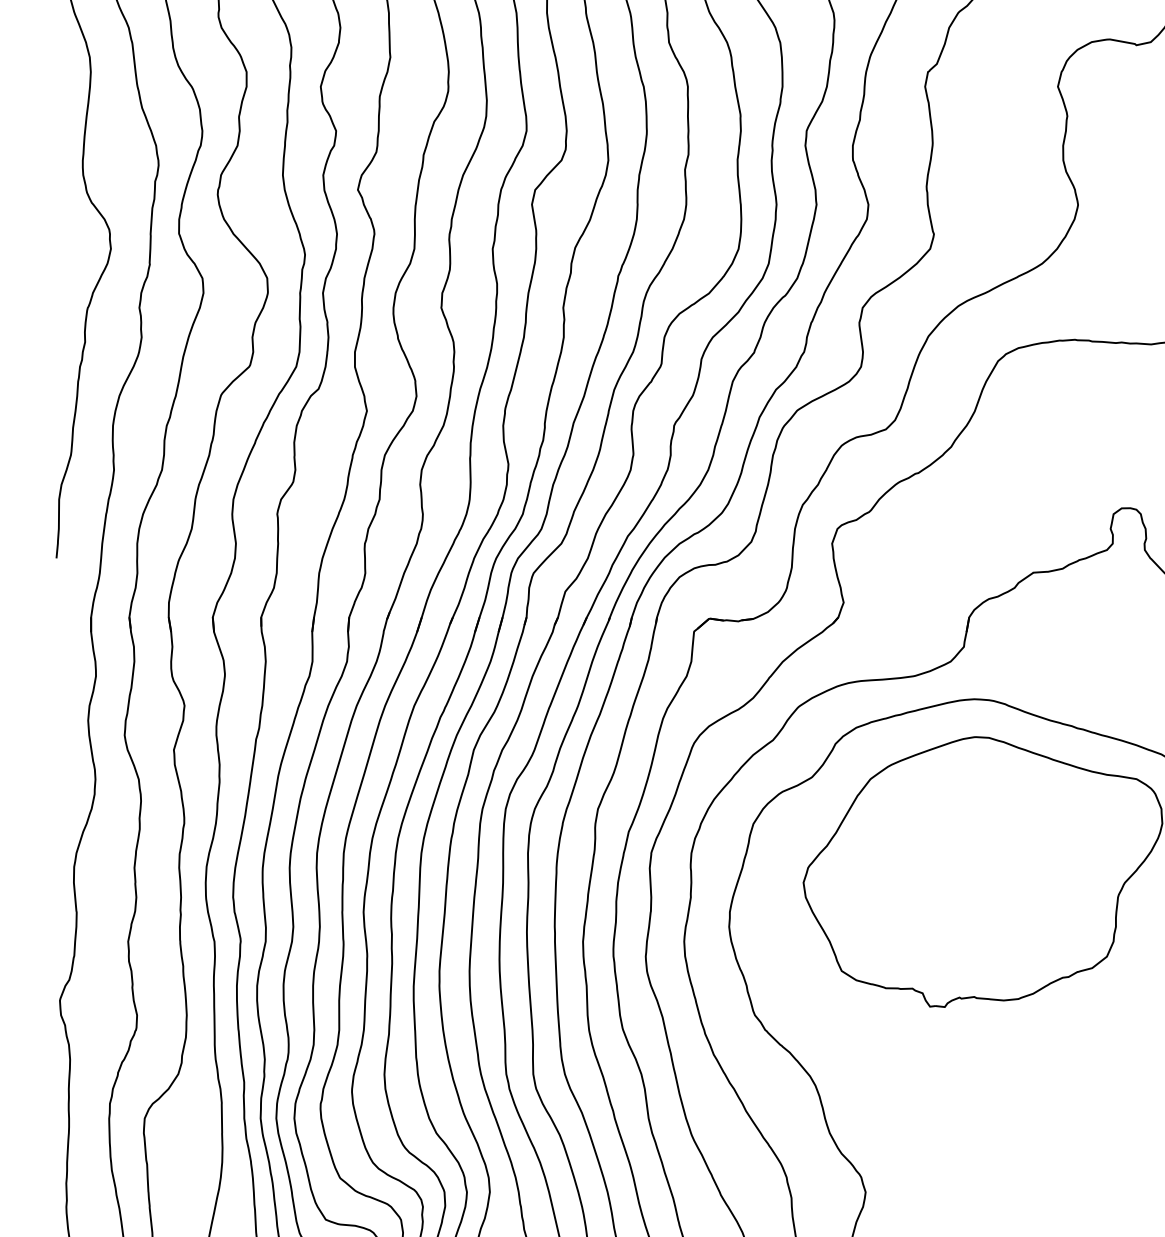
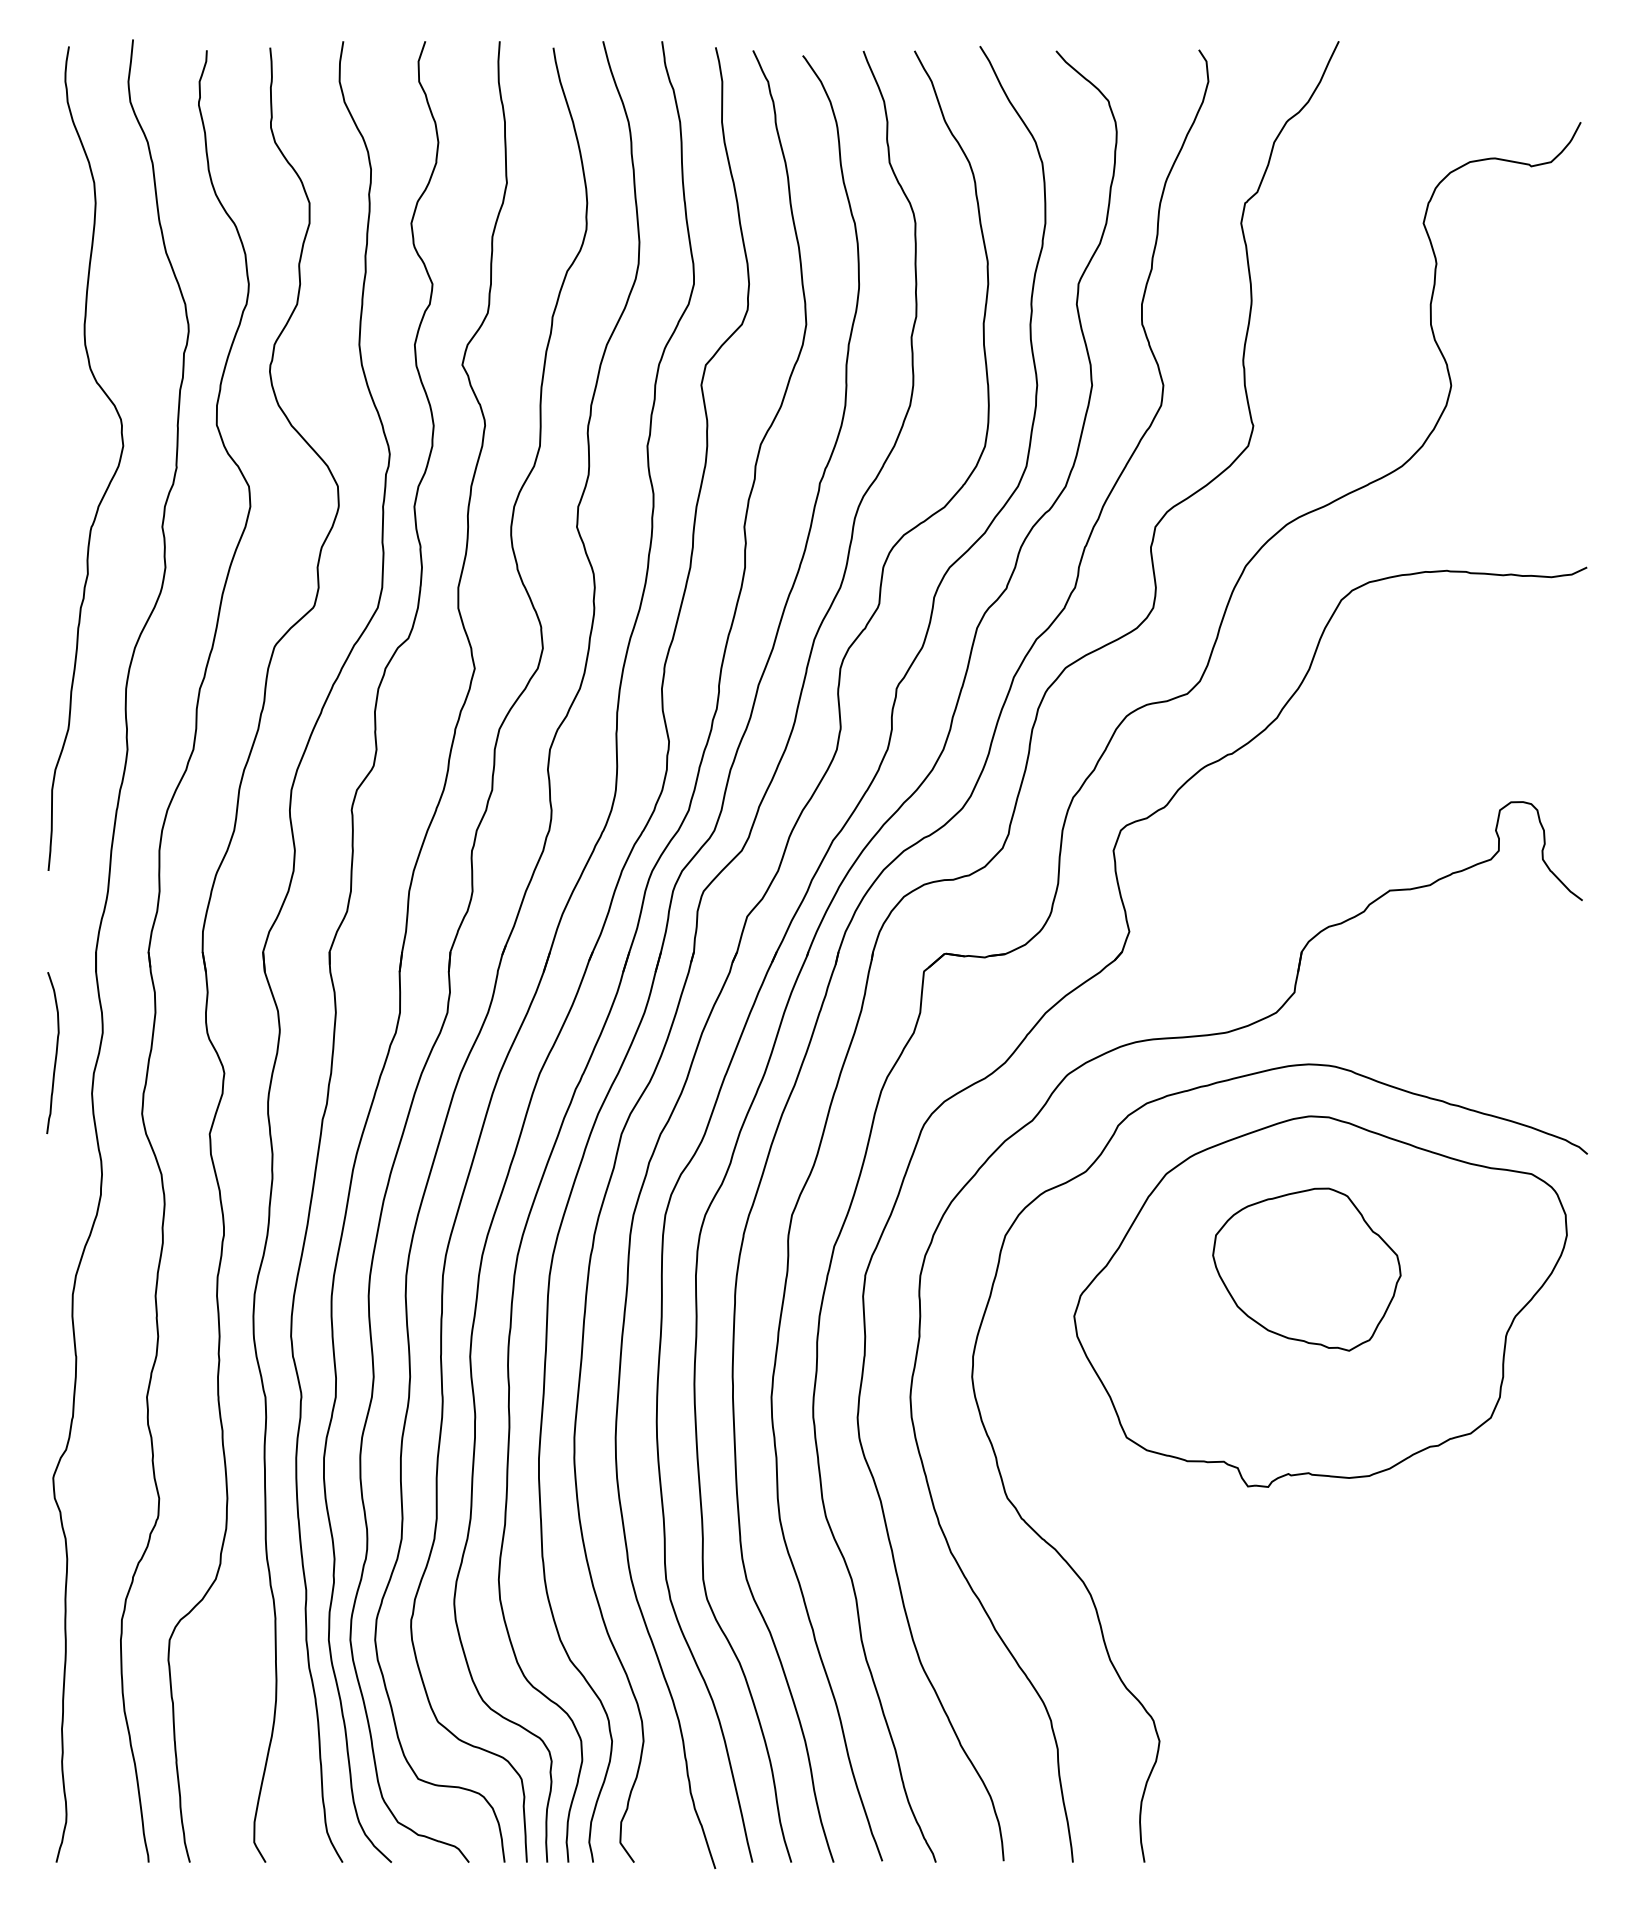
curve: (61, 691) -> (55, 1053), added
part: (972, 848) -> (1306, 1269), added

